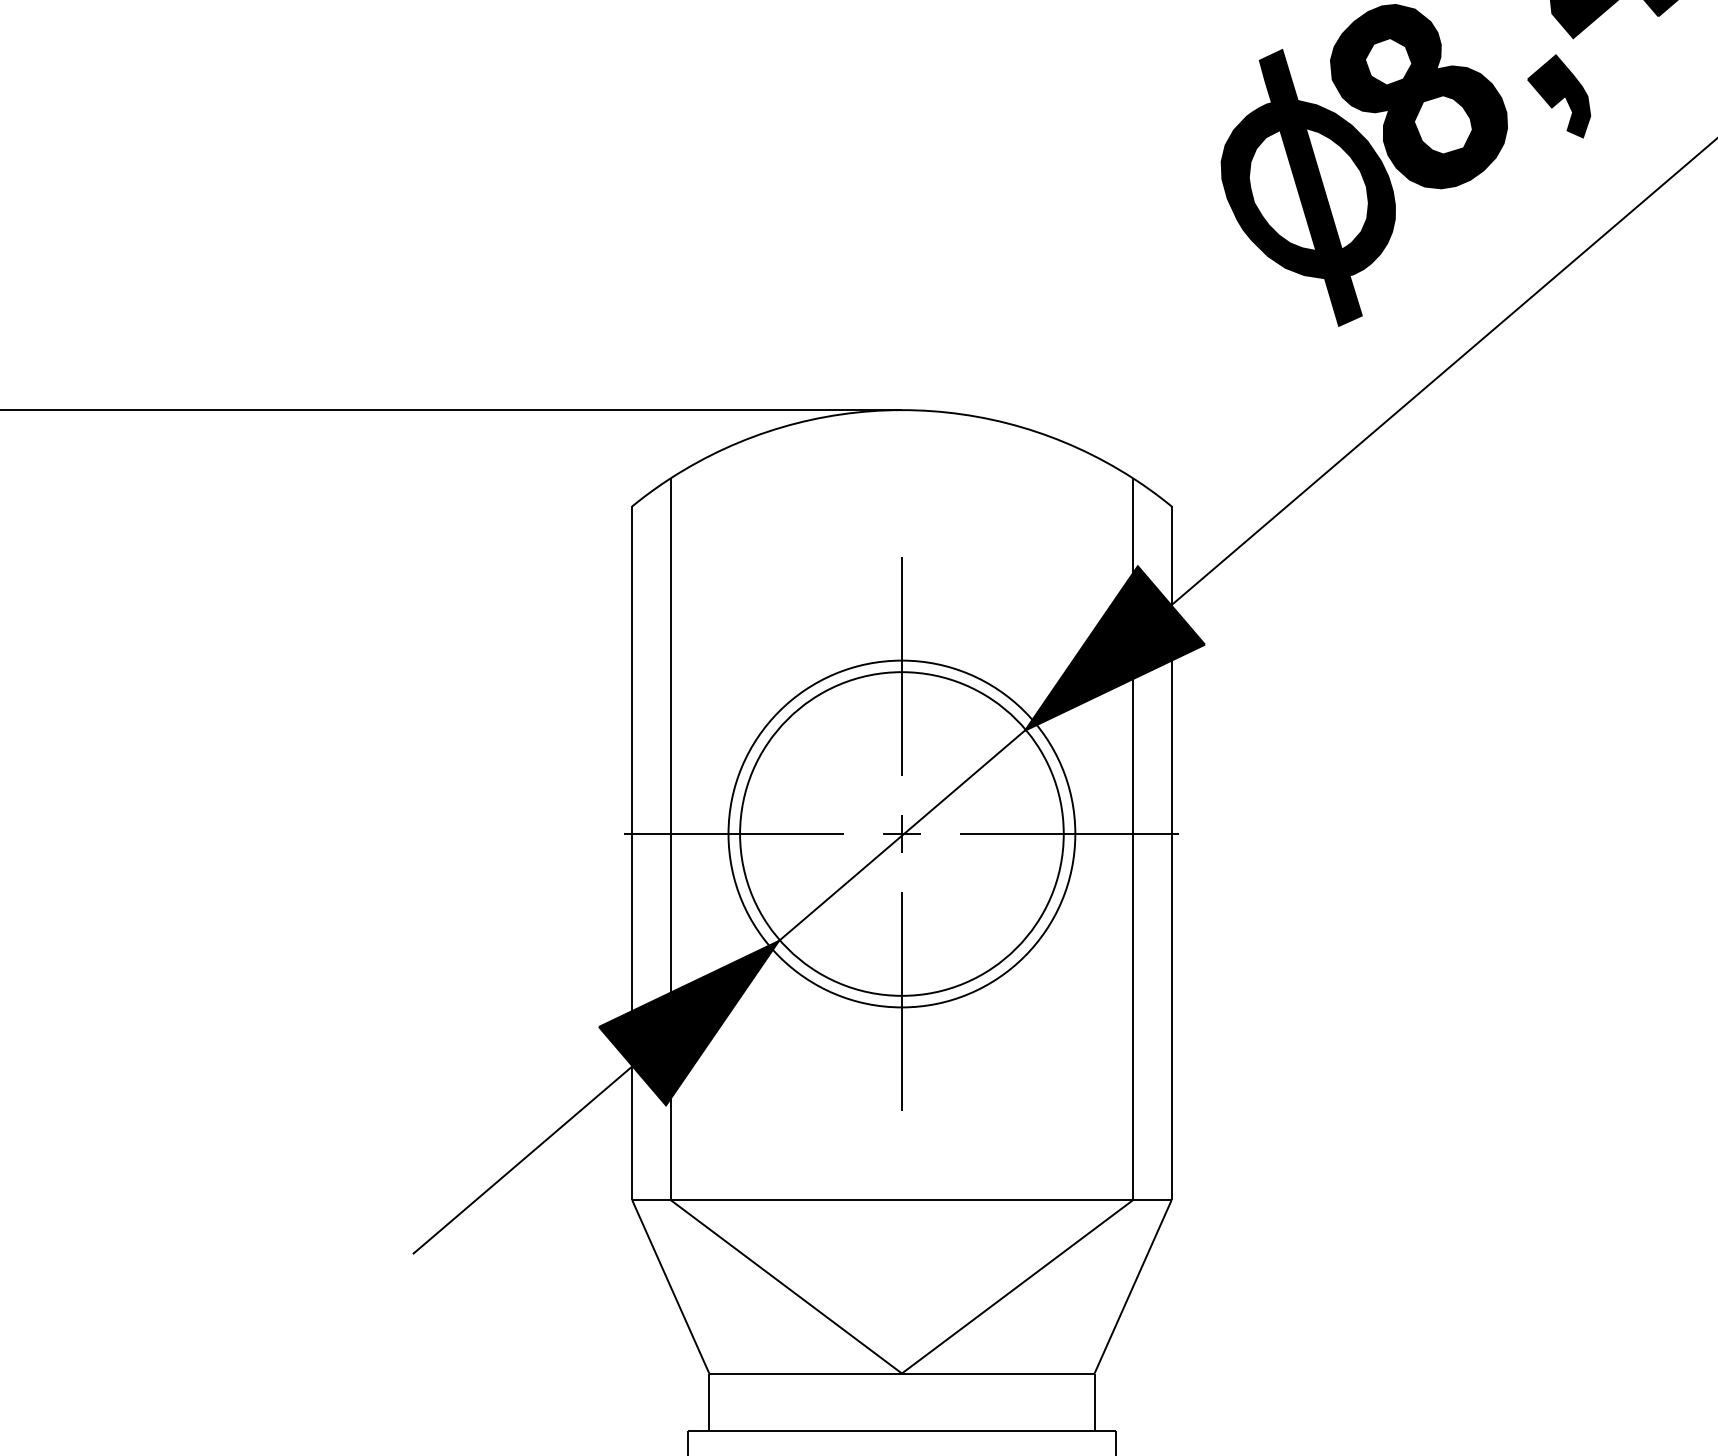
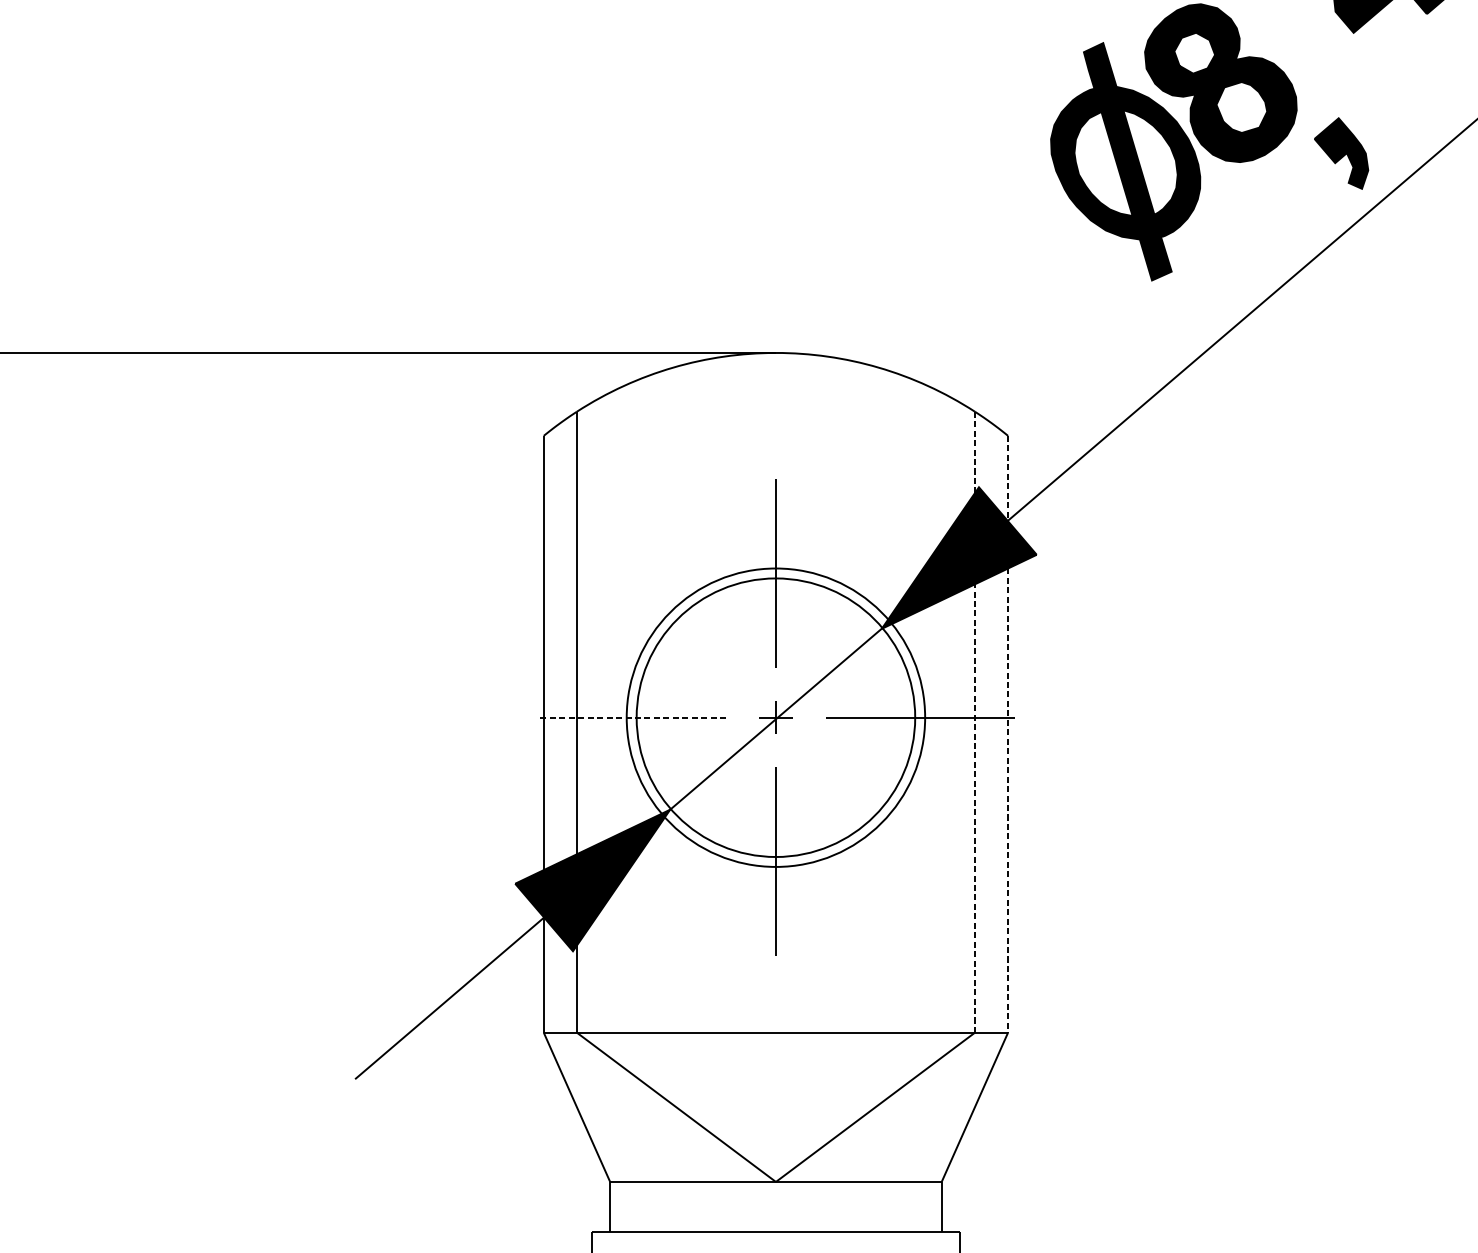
part: (1559, 96) -> (1341, 153), moved
line: (734, 834) -> (631, 718), solid -> dashed
line: (1133, 839) -> (975, 722), solid -> dashed
line: (1171, 853) -> (1007, 734), solid -> dashed

